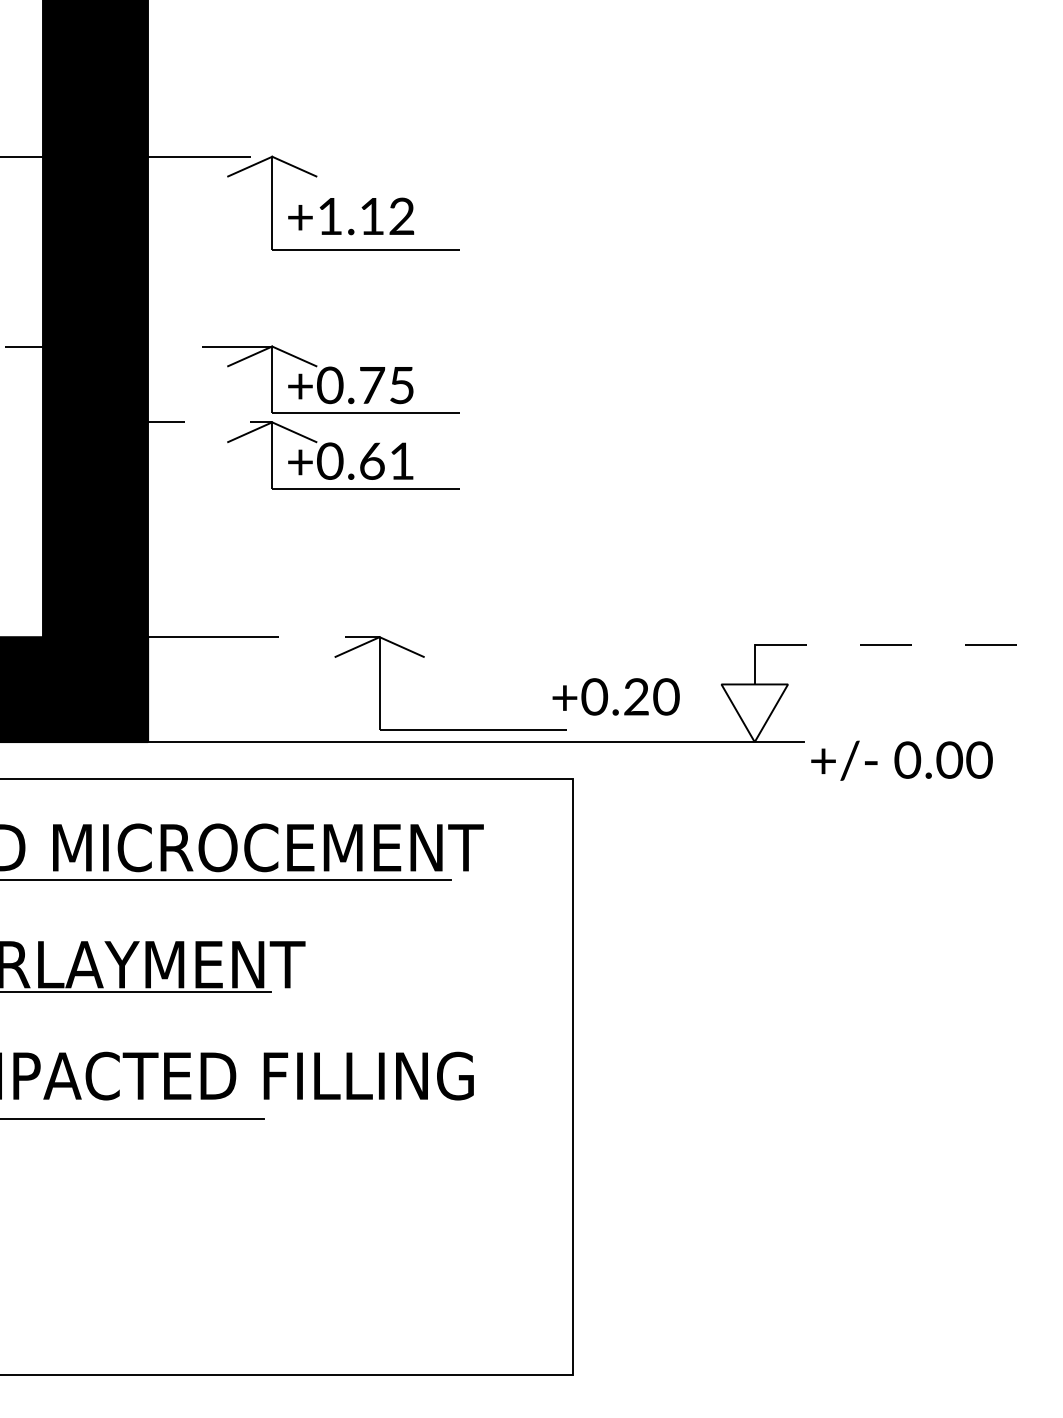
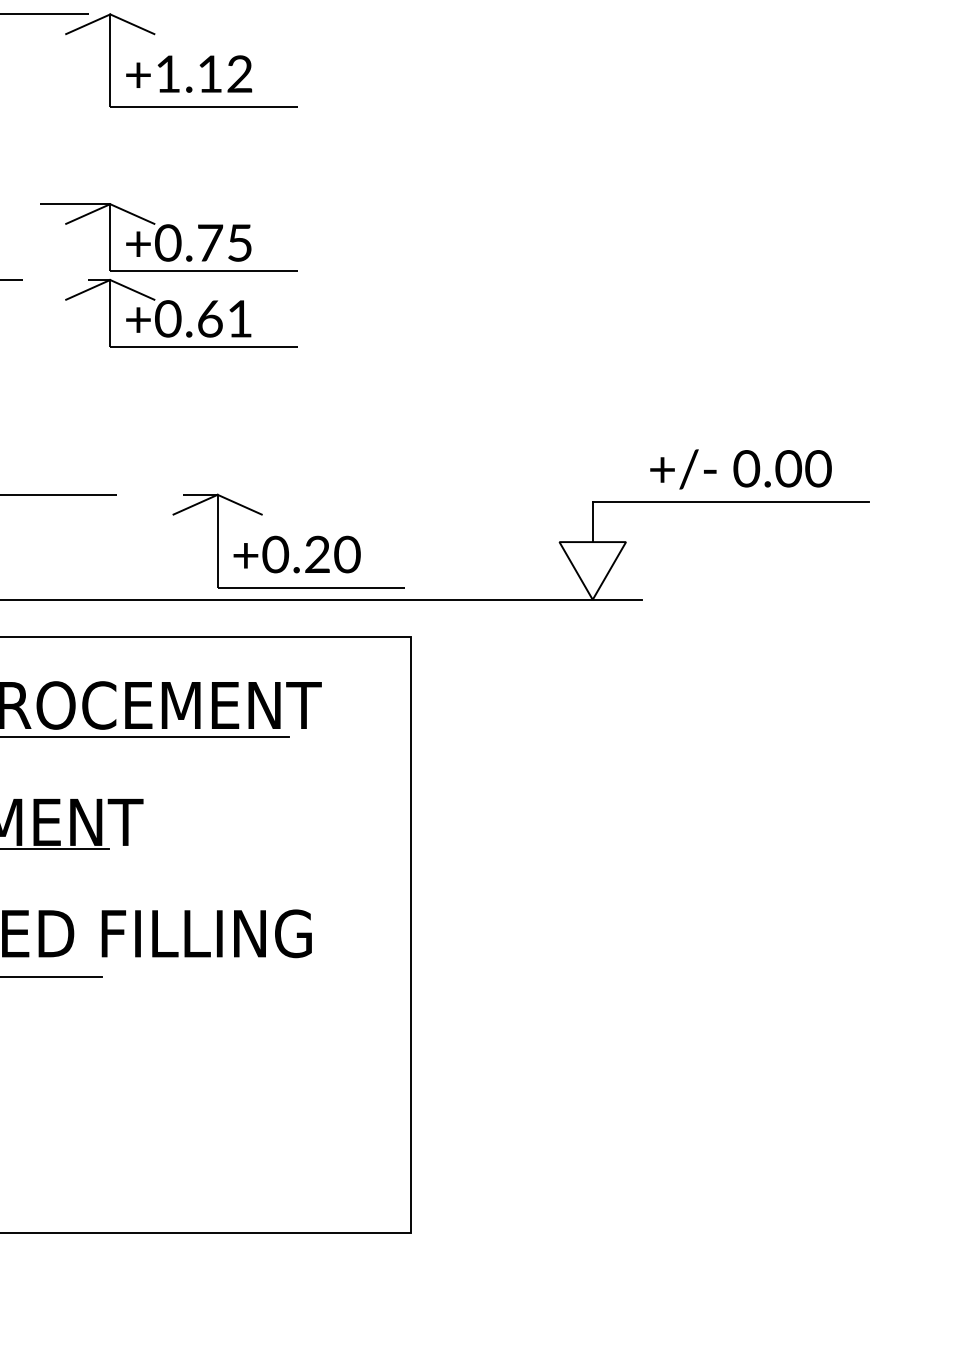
line: (893, 644) -> (731, 502), dashed -> solid
text: (615, 696) -> (296, 554), moved
text: (901, 760) -> (740, 469), moved

